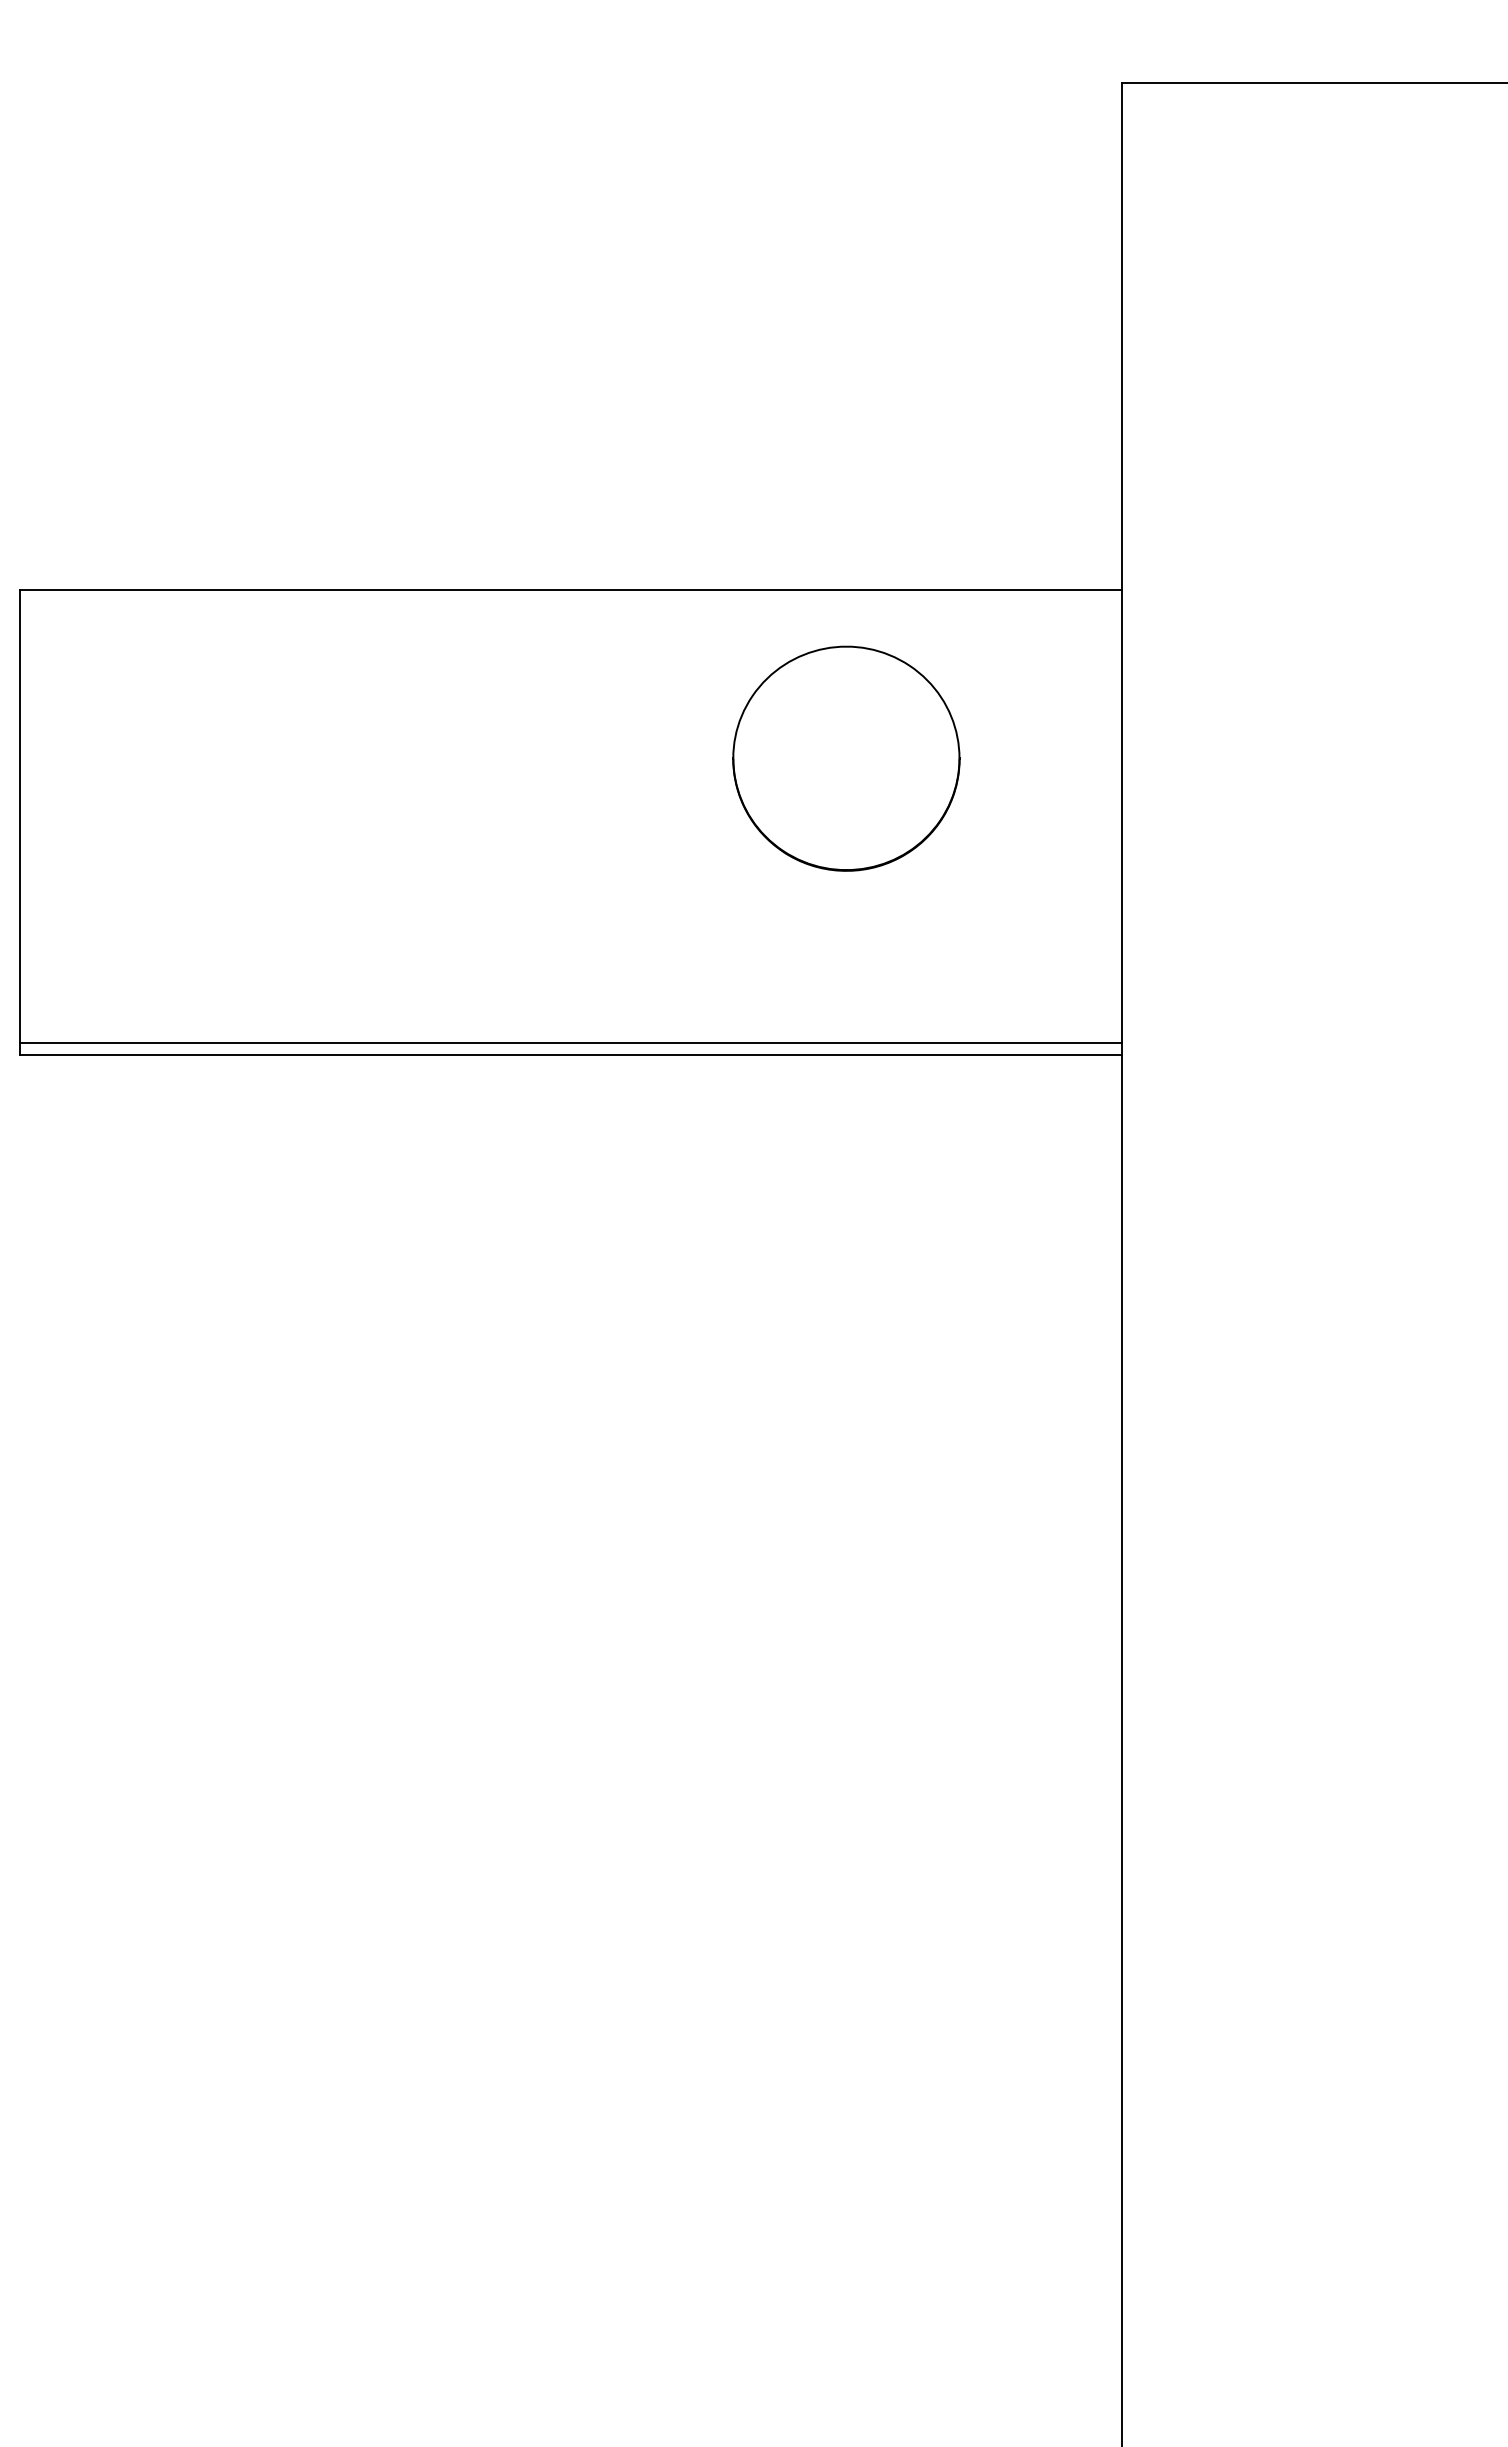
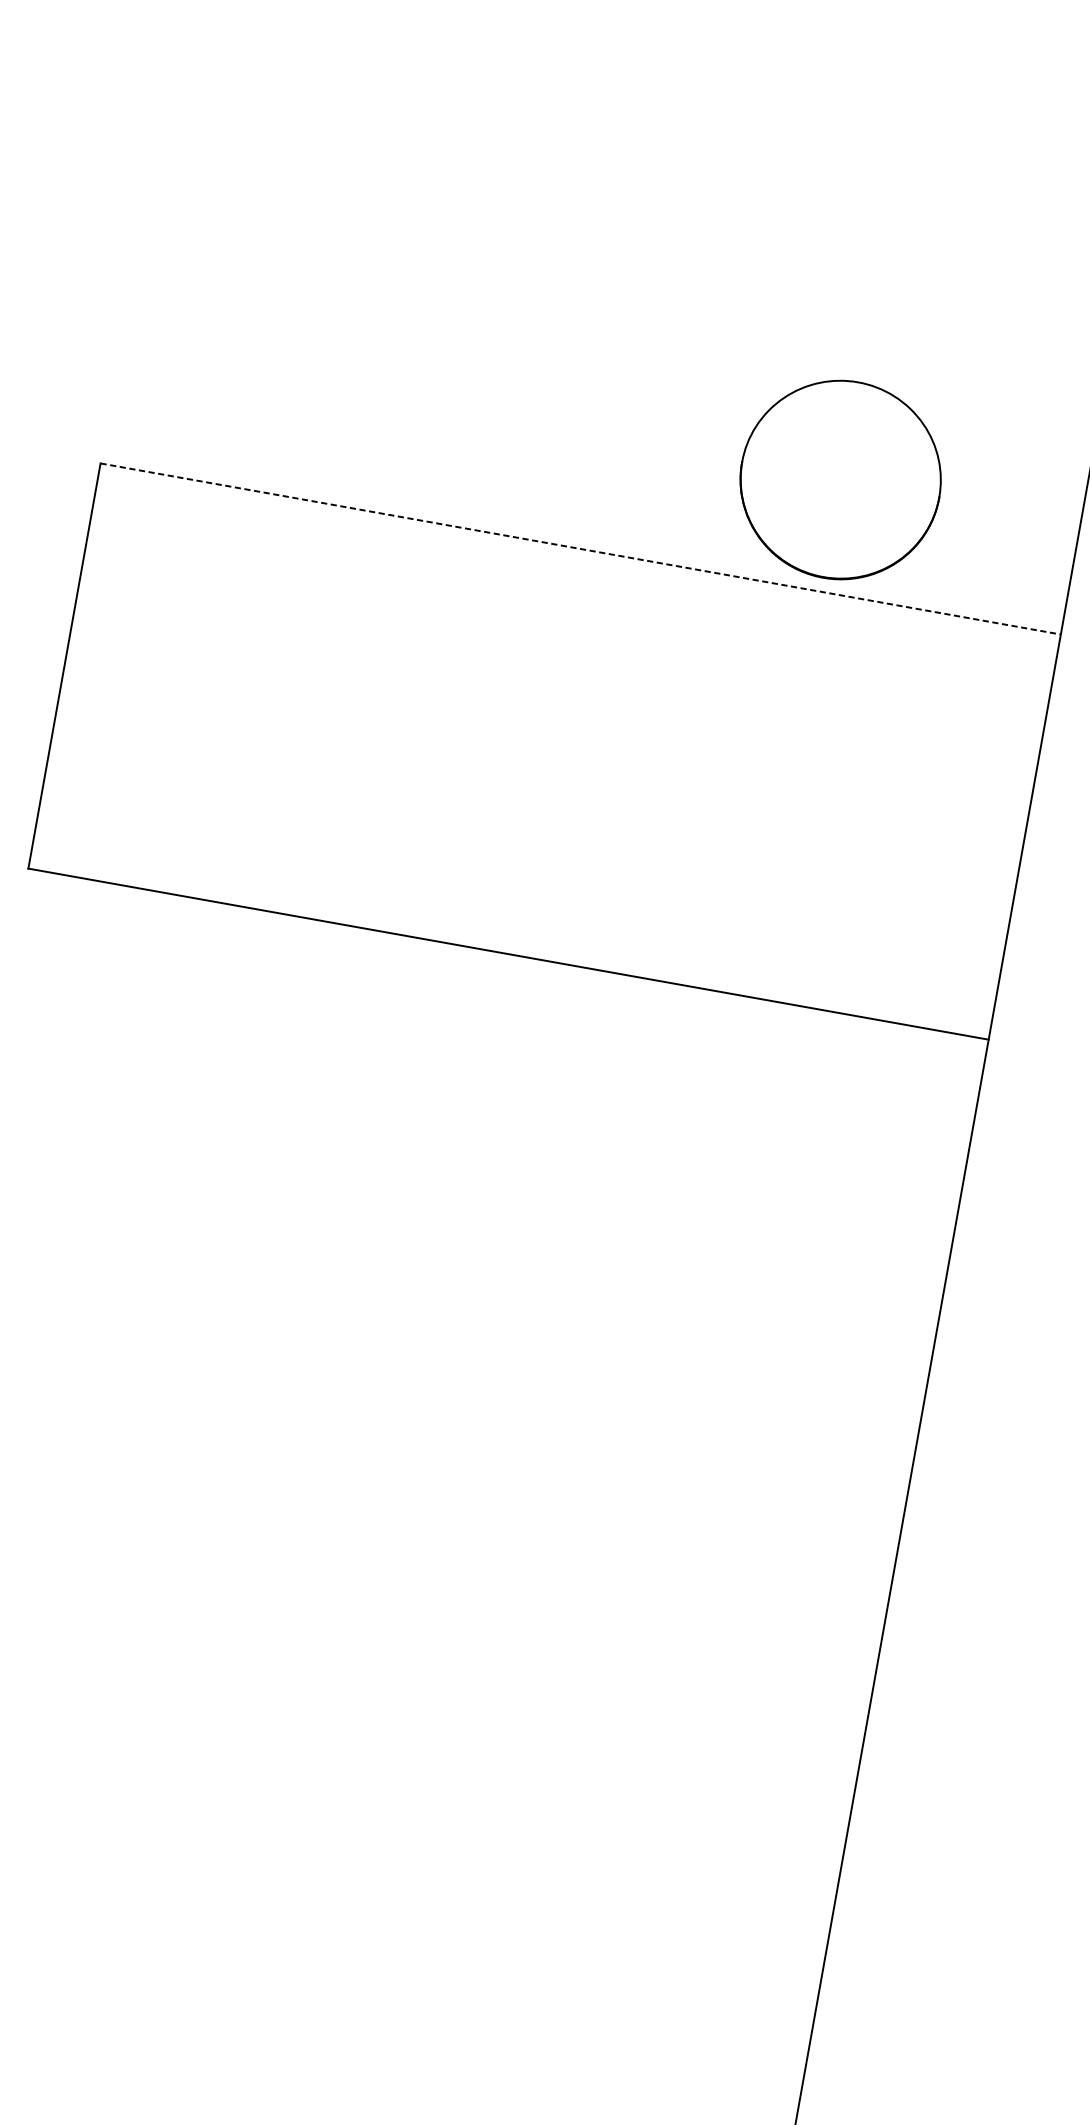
line: (570, 589) -> (580, 548), solid -> dashed
part: (846, 758) -> (840, 479), moved
line: (570, 1043) -> (509, 944), removed

